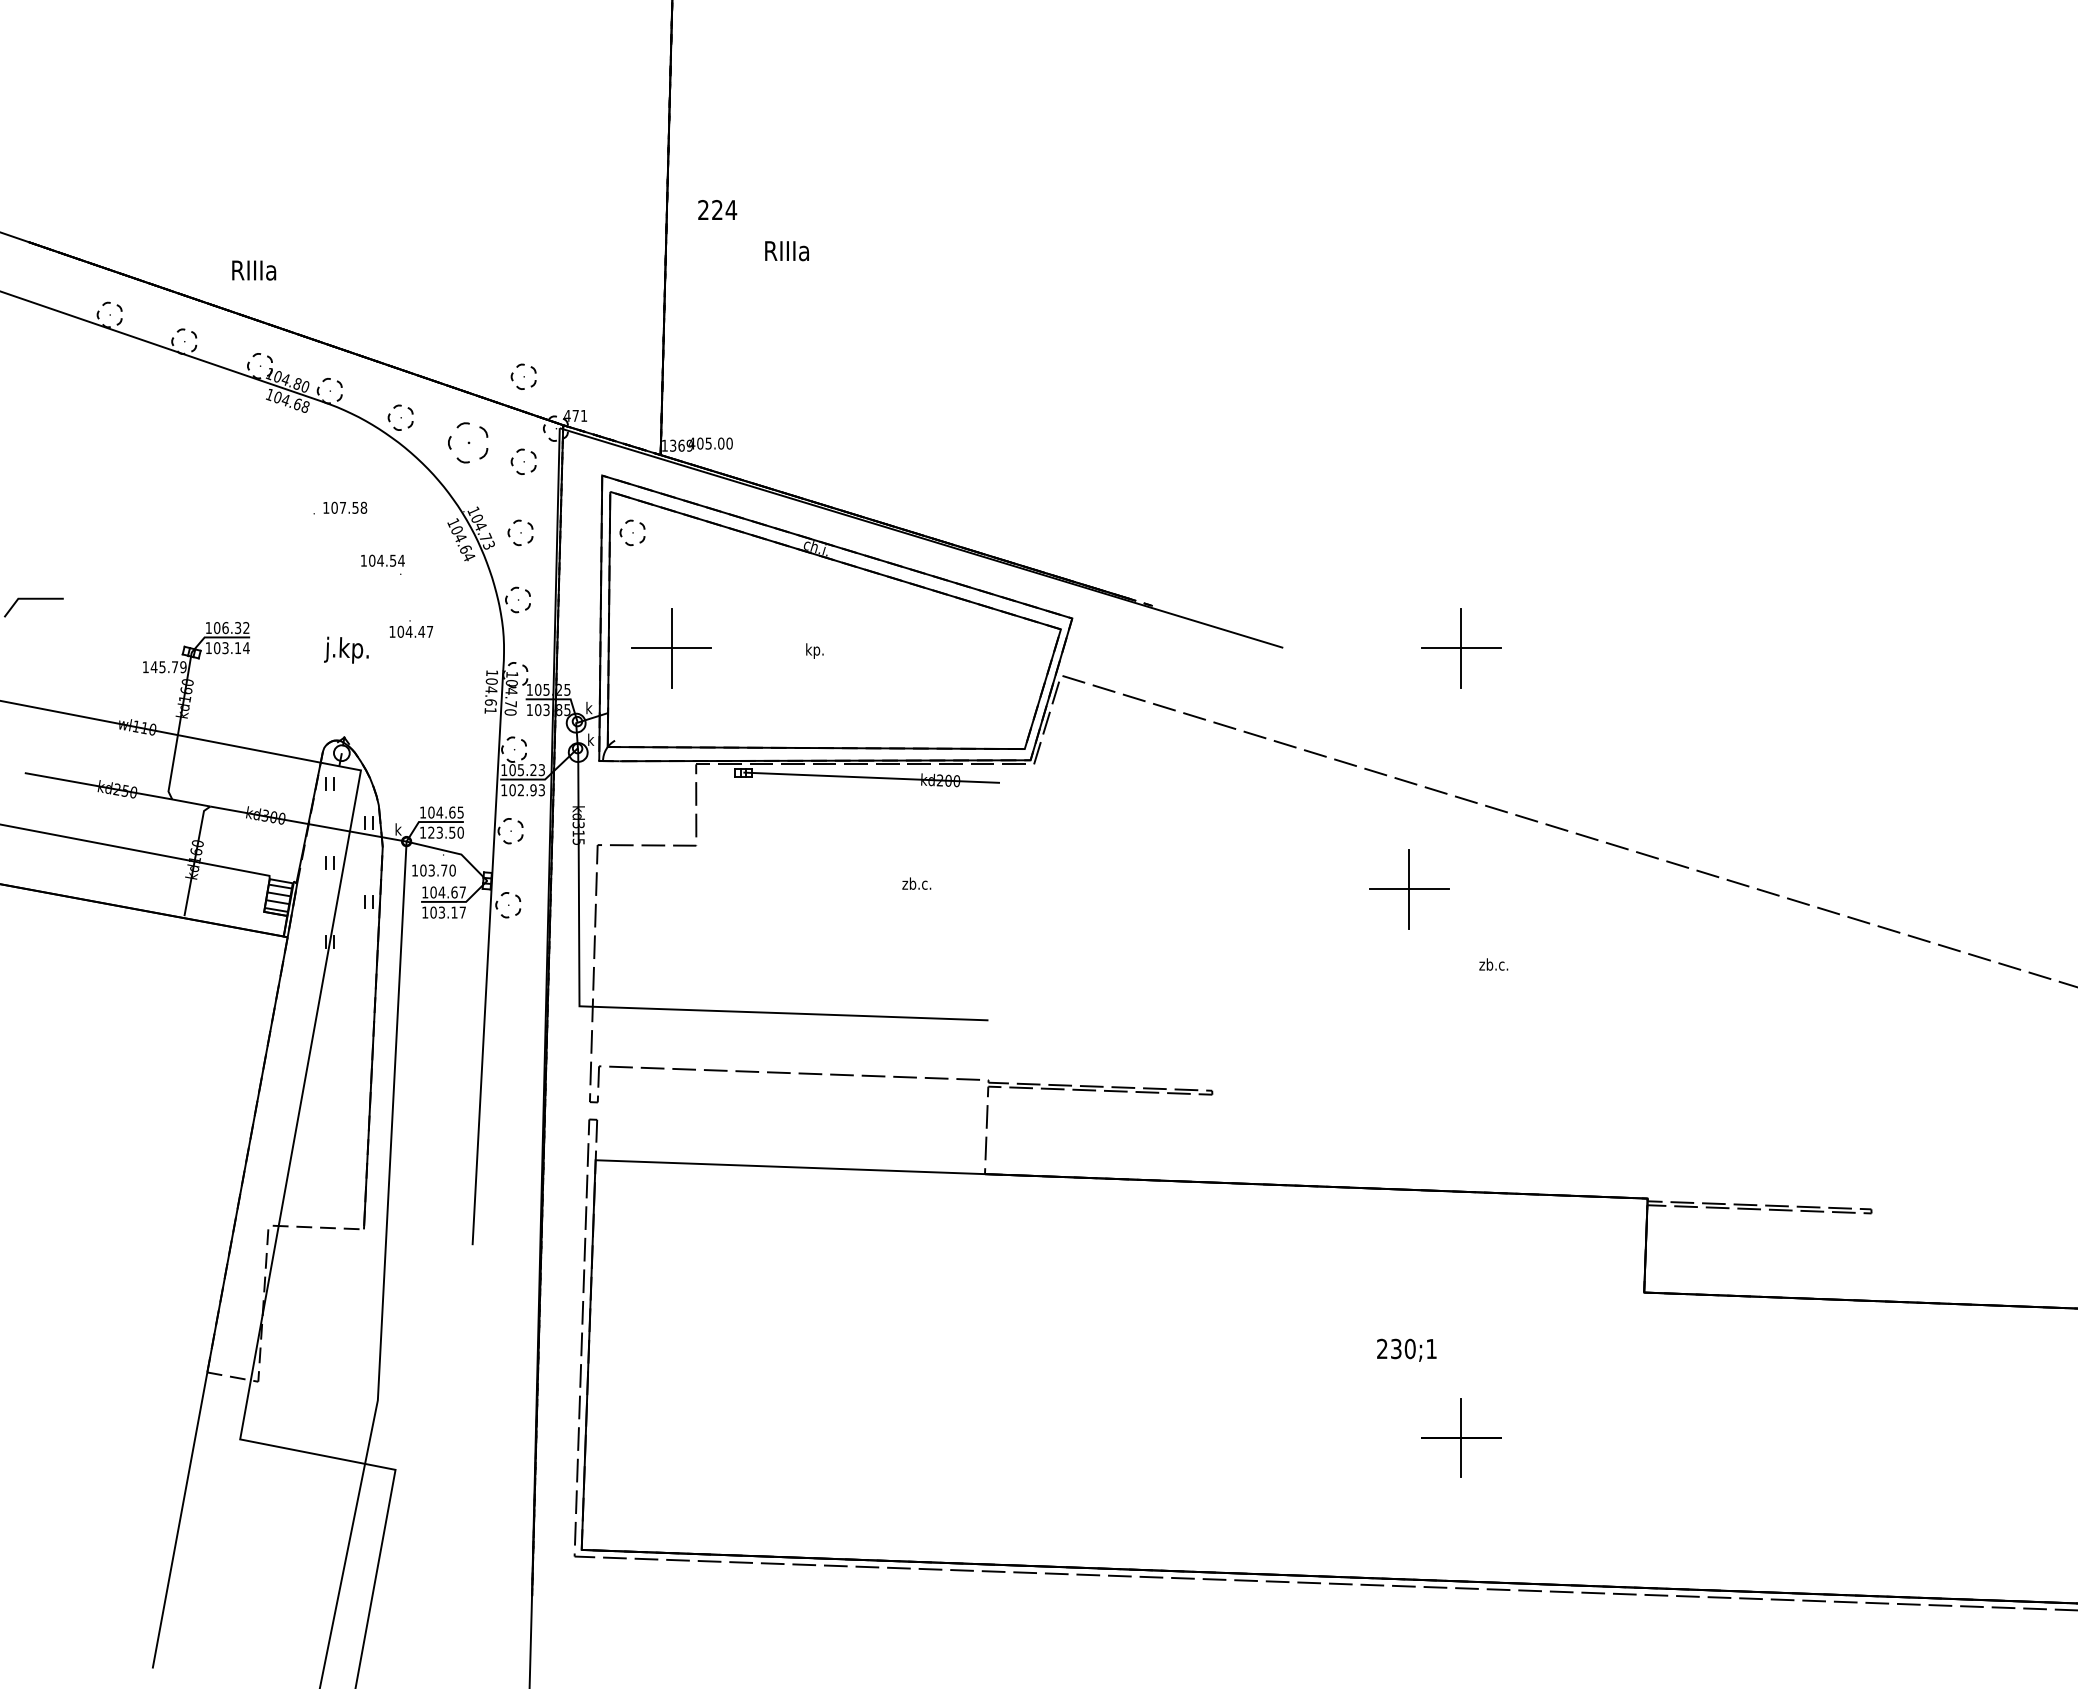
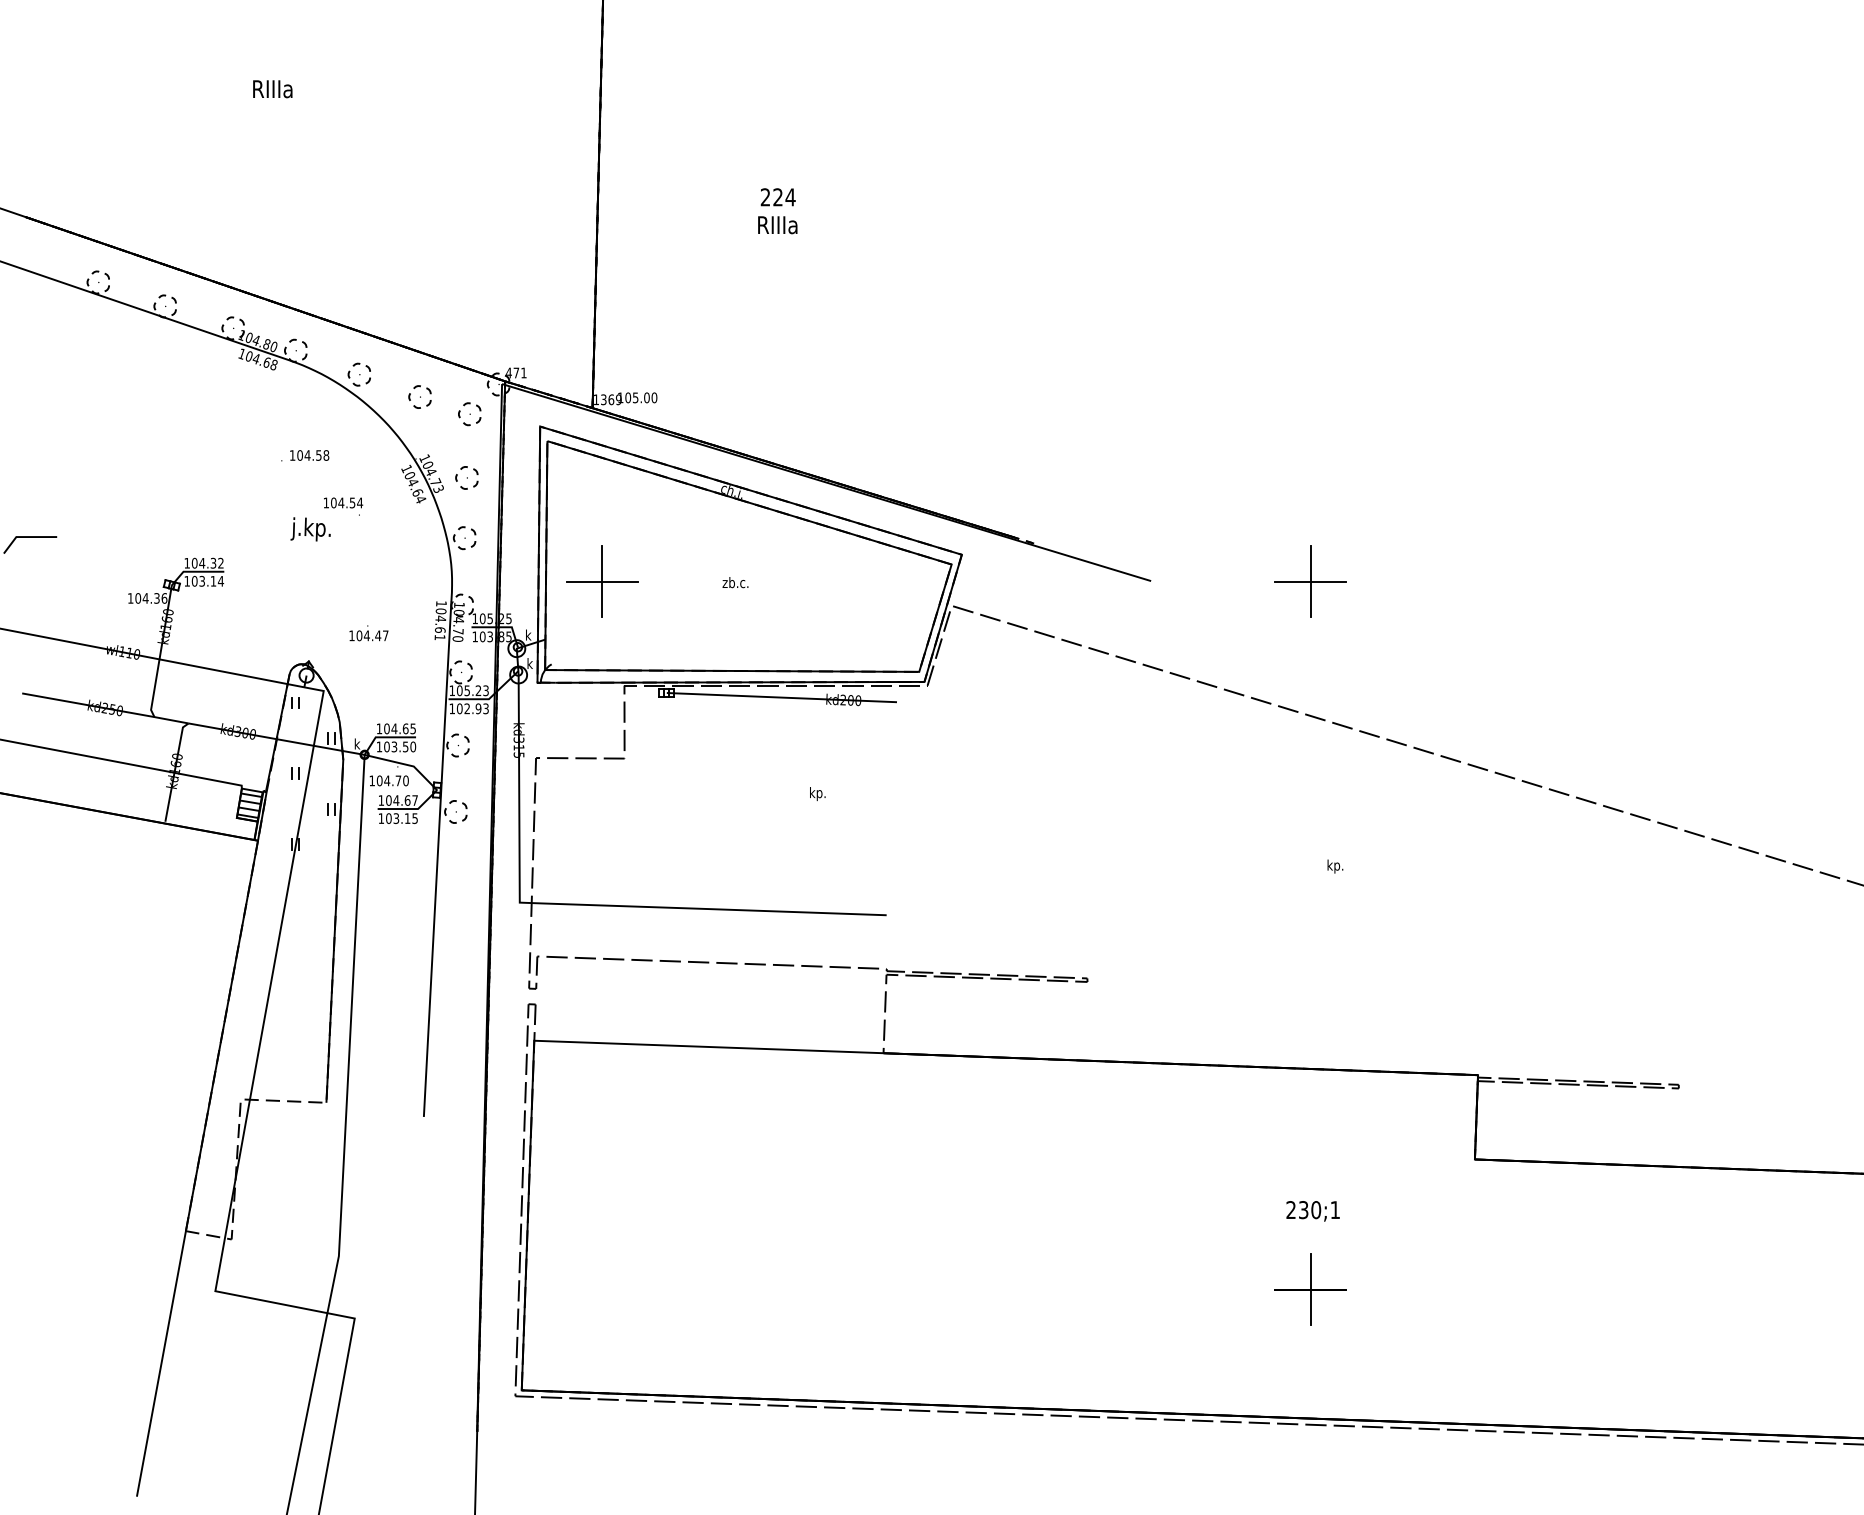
text: (717, 209) -> (778, 196), moved
text: (786, 251) -> (777, 225), moved
text: (254, 270) -> (273, 89), moved
part: (523, 376) -> (469, 337), removed
part: (468, 442) -> (420, 396), size x0.62
text: (691, 443) -> (620, 397), 405.00 -> 105.00
text: (342, 507) -> (307, 455), 107.58 -> 104.58
part: (632, 532) -> (567, 477), removed
text: (225, 627) -> (202, 562), 106.32 -> 104.32
text: (411, 628) -> (369, 632), moved
text: (346, 649) -> (310, 528), moved
text: (819, 650) -> (735, 583), kp. -> zb.c.
text: (168, 667) -> (151, 598), 145.79 -> 104.36
text: (431, 832) -> (387, 746), 123.50 -> 103.50
text: (431, 870) -> (387, 780), 103.70 -> 104.70
text: (916, 885) -> (822, 794), zb.c. -> kp.
part: (1409, 889) -> (1264, 797), removed
text: (462, 912) -> (414, 818), 103.17 -> 103.15
text: (1493, 965) -> (1339, 866), zb.c. -> kp.
text: (1406, 1349) -> (1312, 1210), moved

